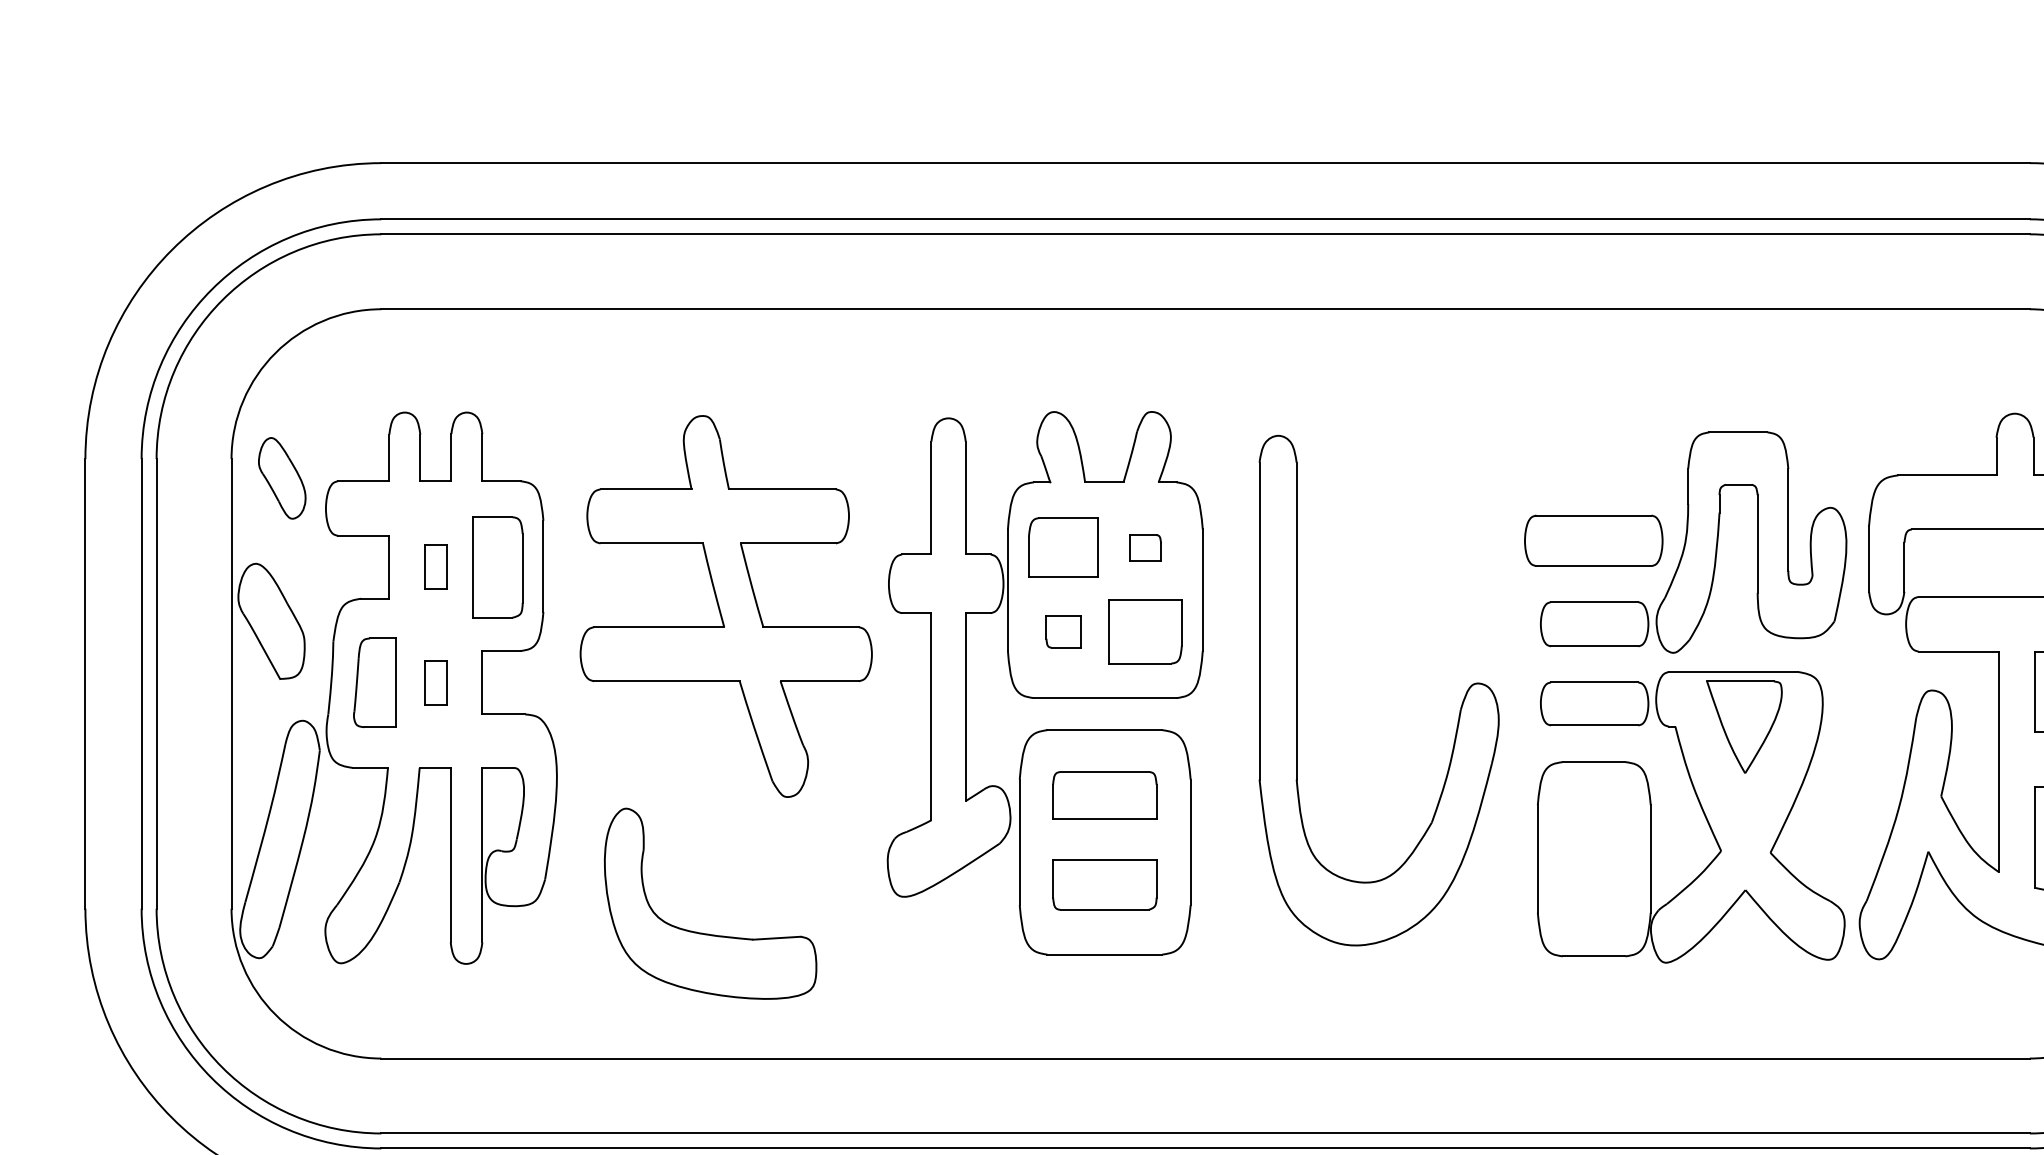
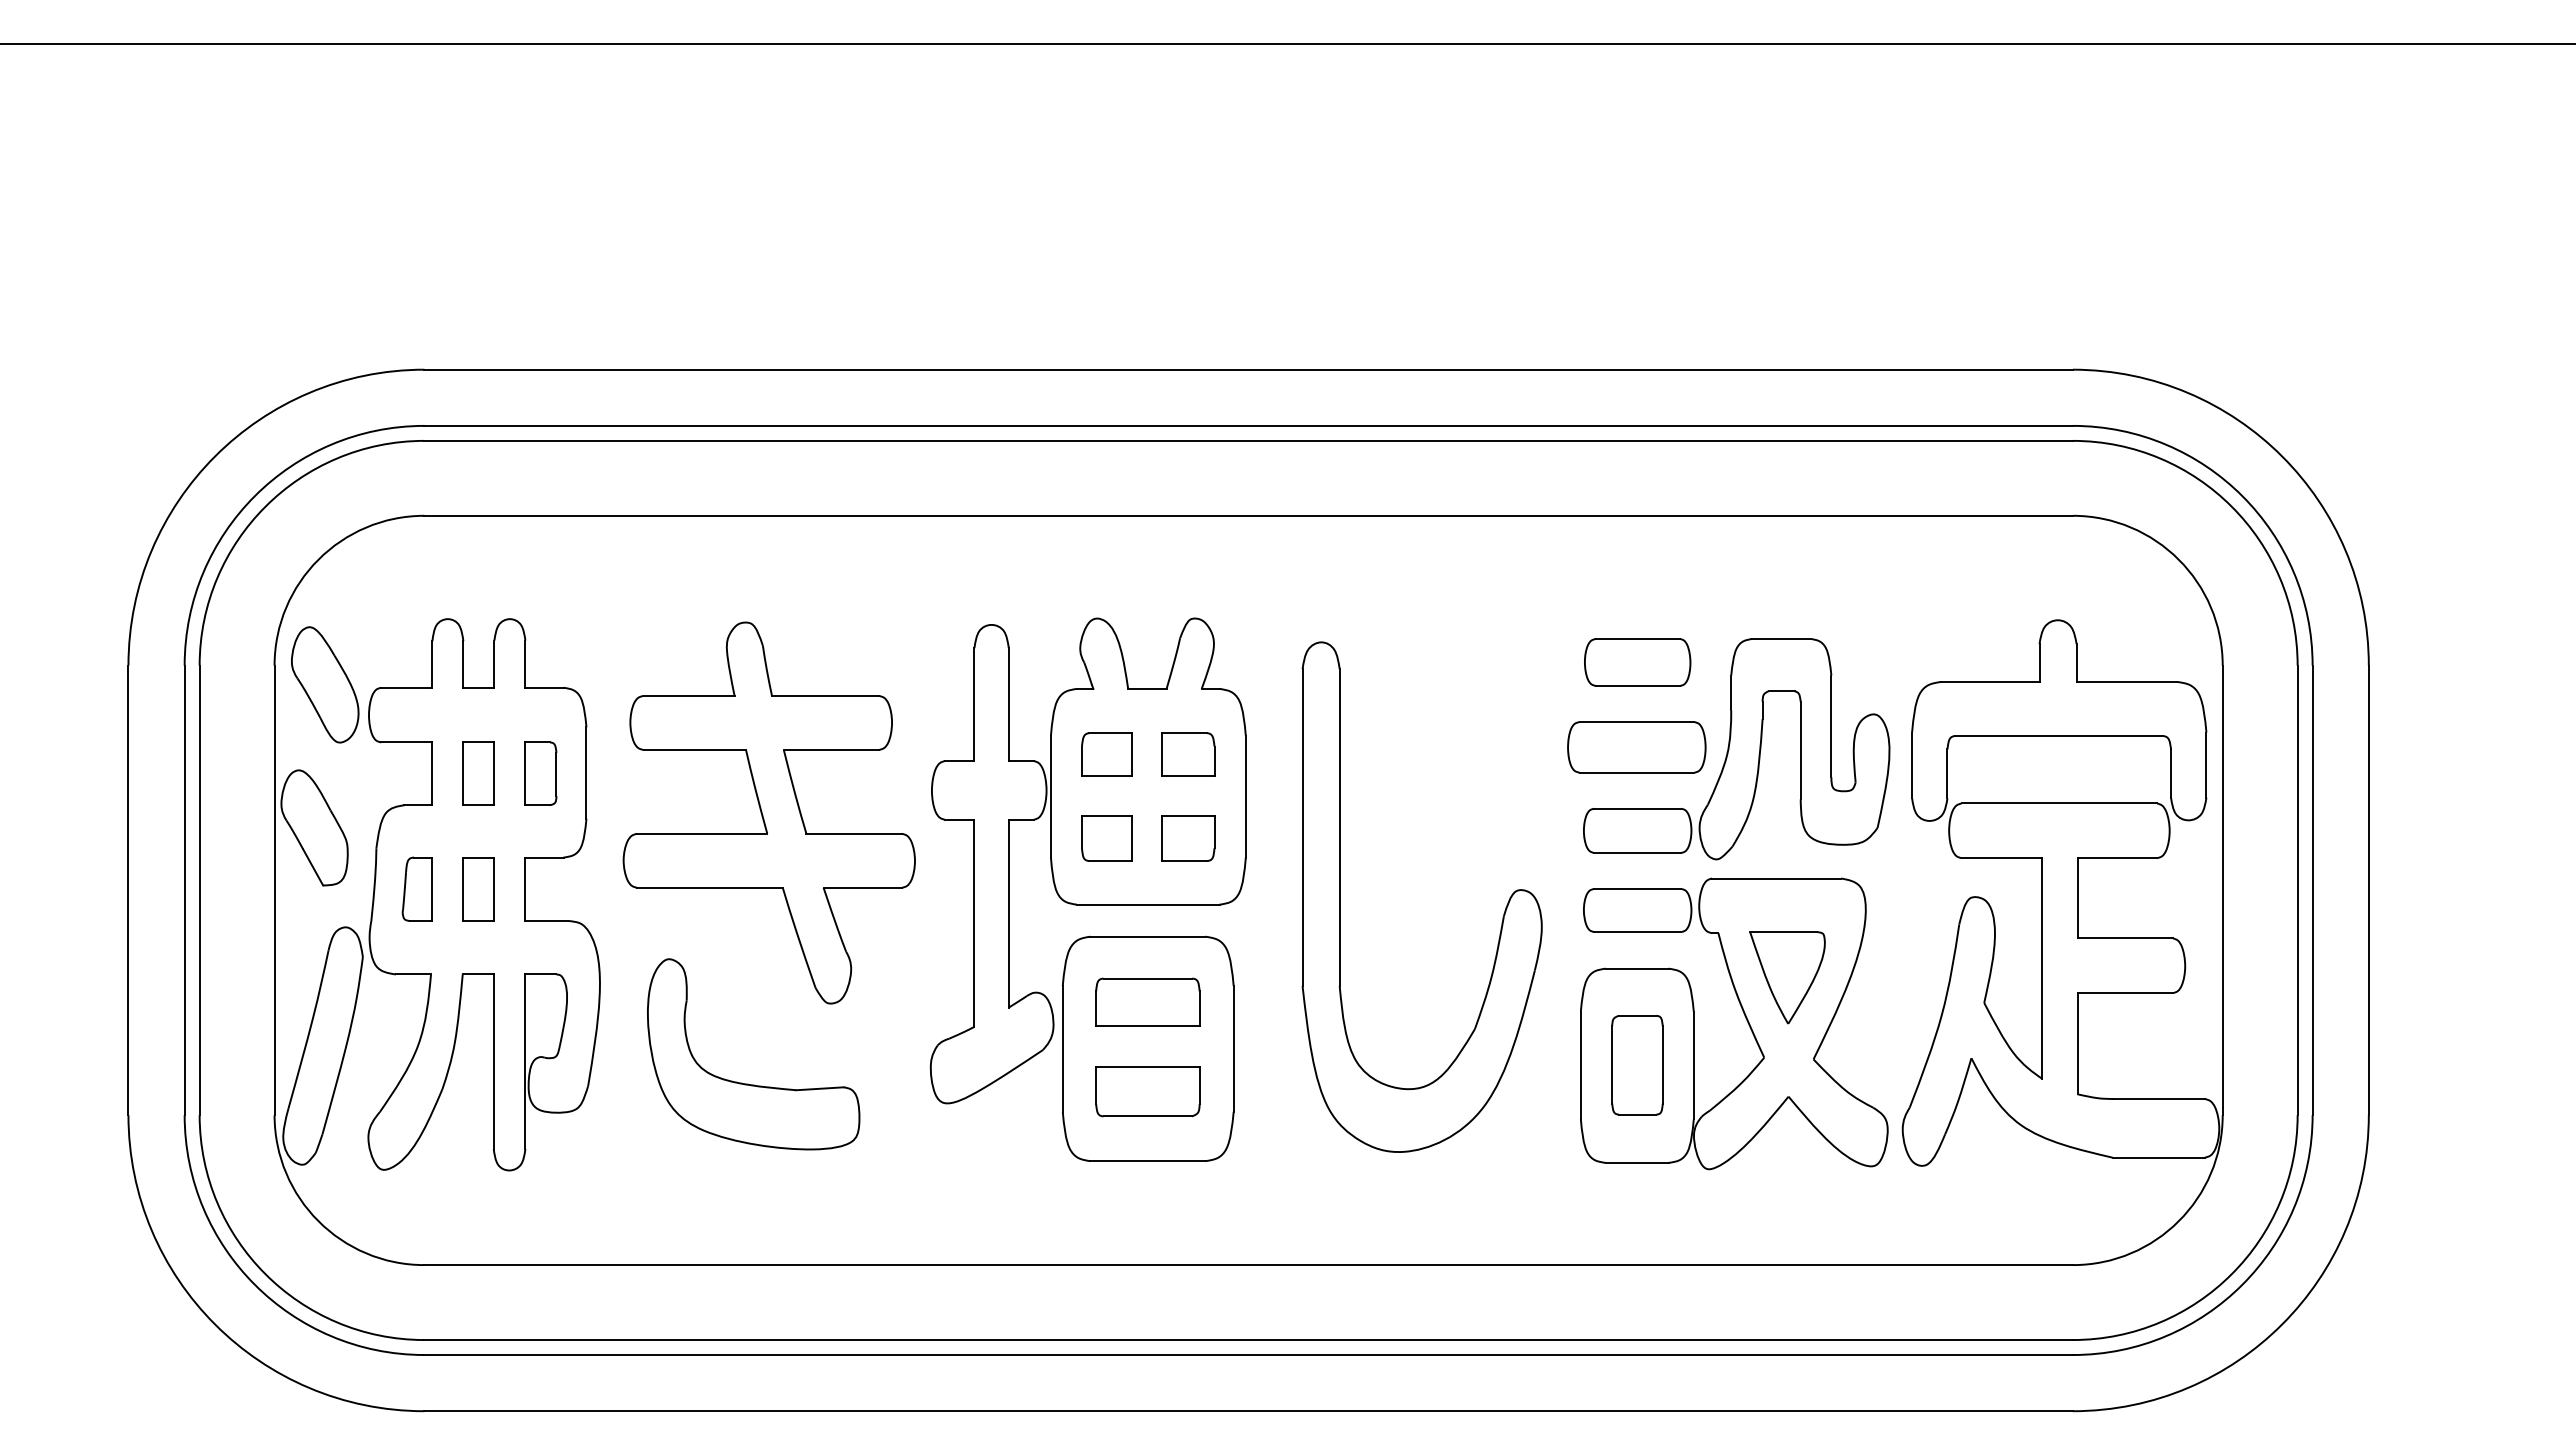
part: (1594, 455) -> (1637, 662), added
part: (282, 477) -> (325, 684), size x1.43
part: (1063, 547) -> (1106, 754), size x0.71
part: (1145, 547) -> (1188, 754), size x1.67
part: (435, 566) -> (478, 773), size x1.43
part: (497, 566) -> (540, 773), size x0.62
part: (1063, 631) -> (1106, 838), size x1.43
part: (1145, 631) -> (1188, 838), size x0.71
part: (373, 681) -> (416, 888), size x0.71
part: (435, 682) -> (478, 889), size x1.43
part: (1744, 726) -> (1787, 977), moved
part: (1594, 858) -> (1637, 1065), added
part: (705, 932) -> (748, 1083), moved

